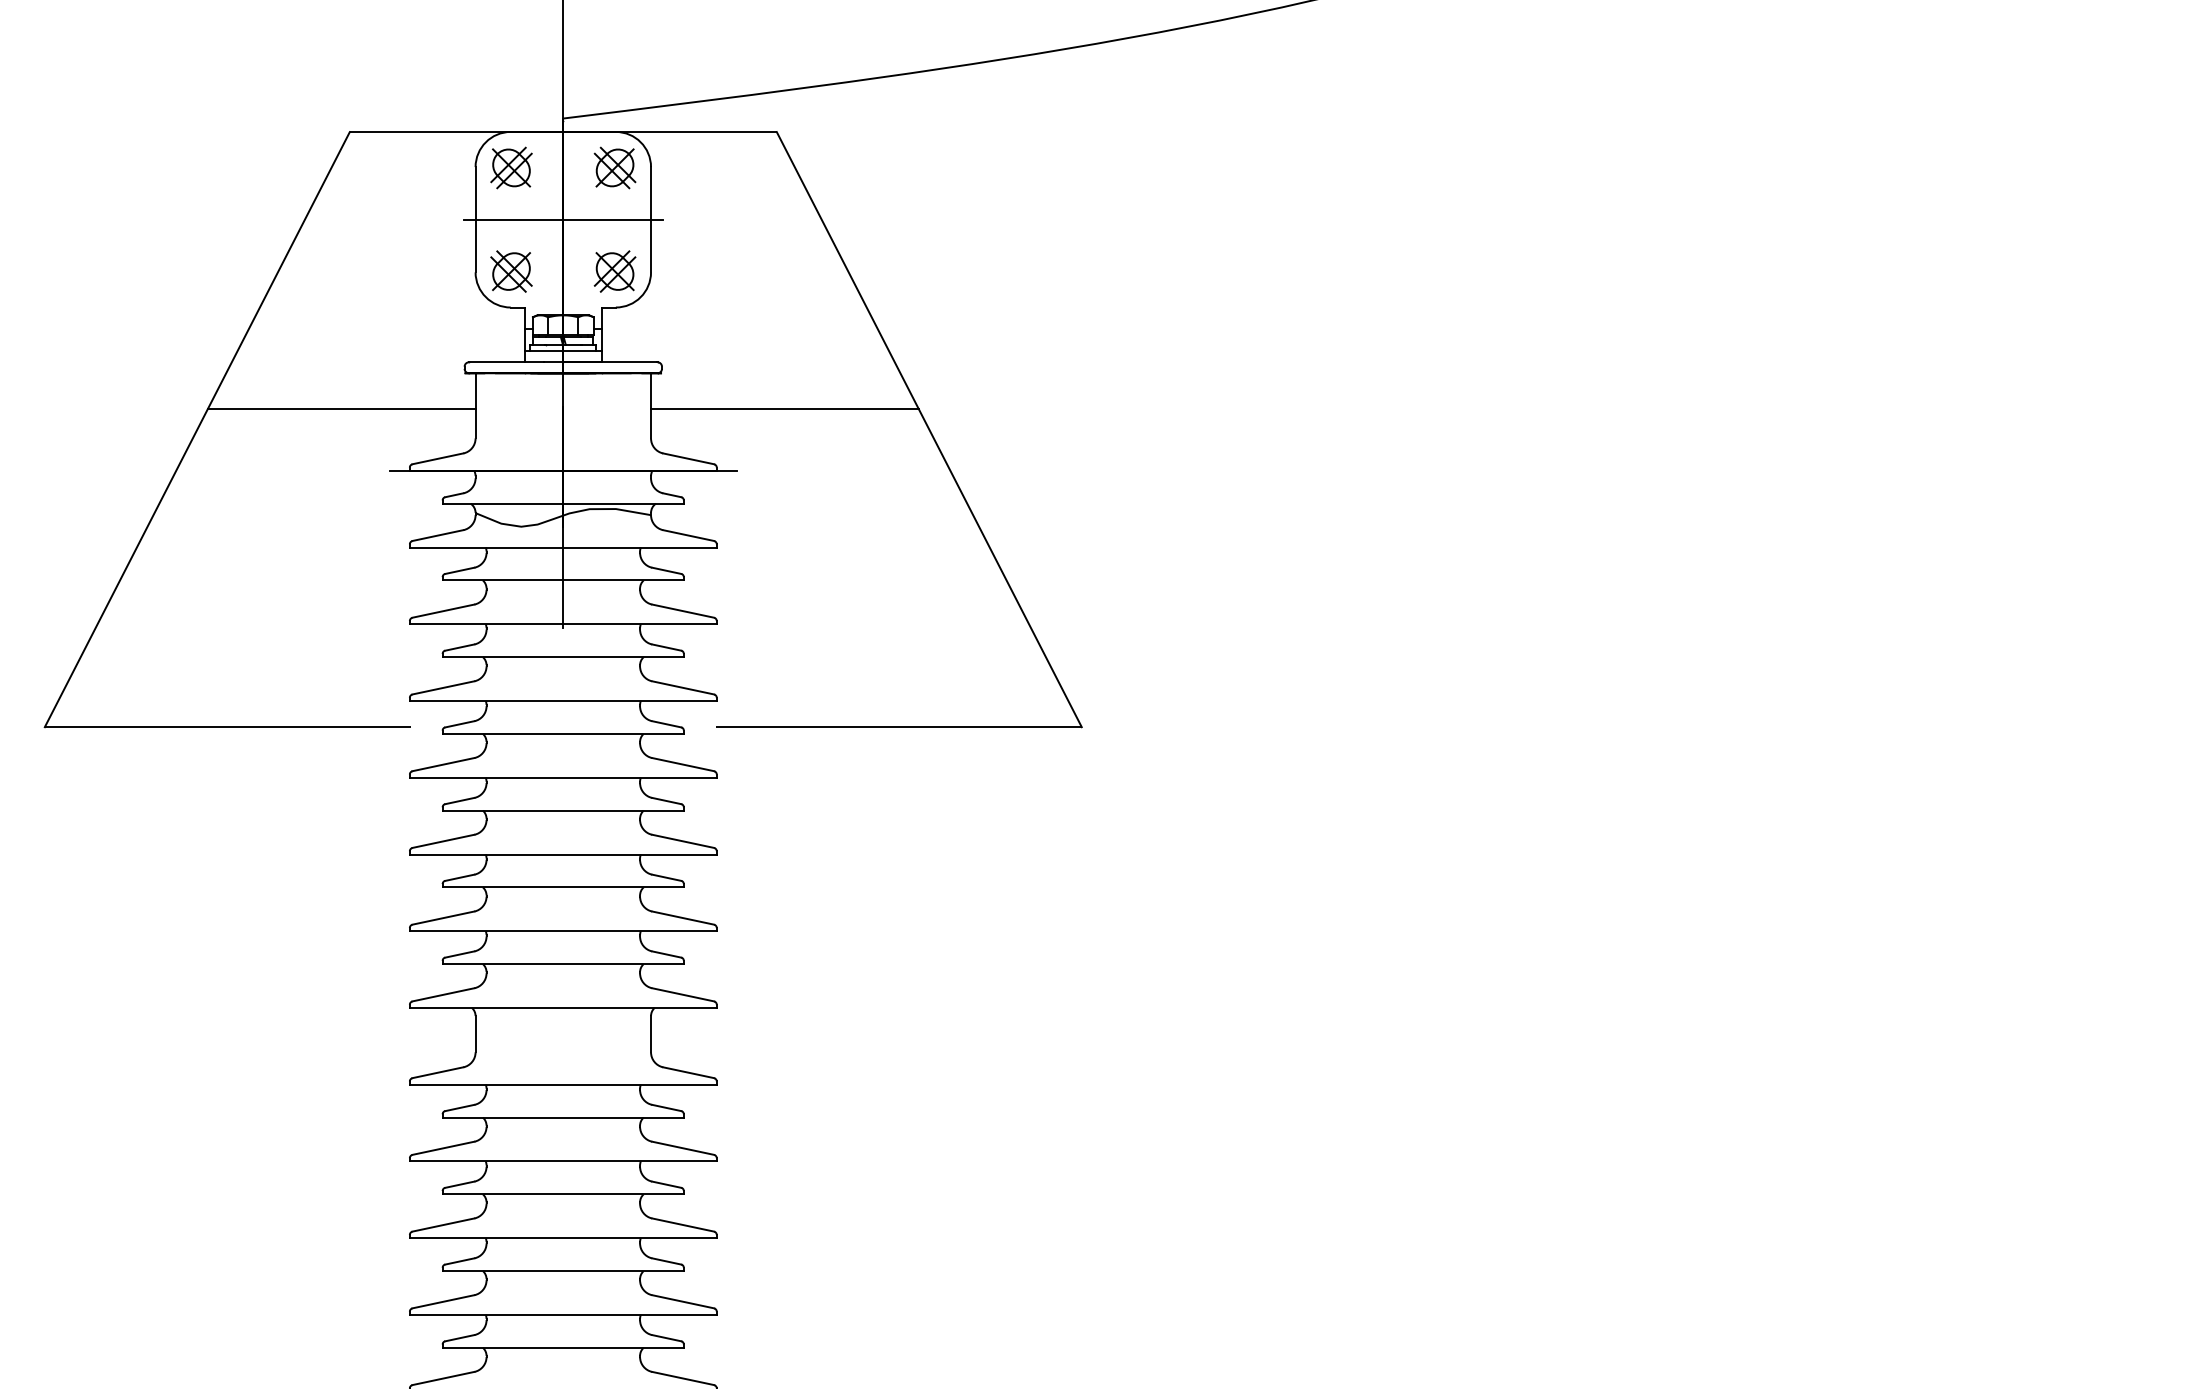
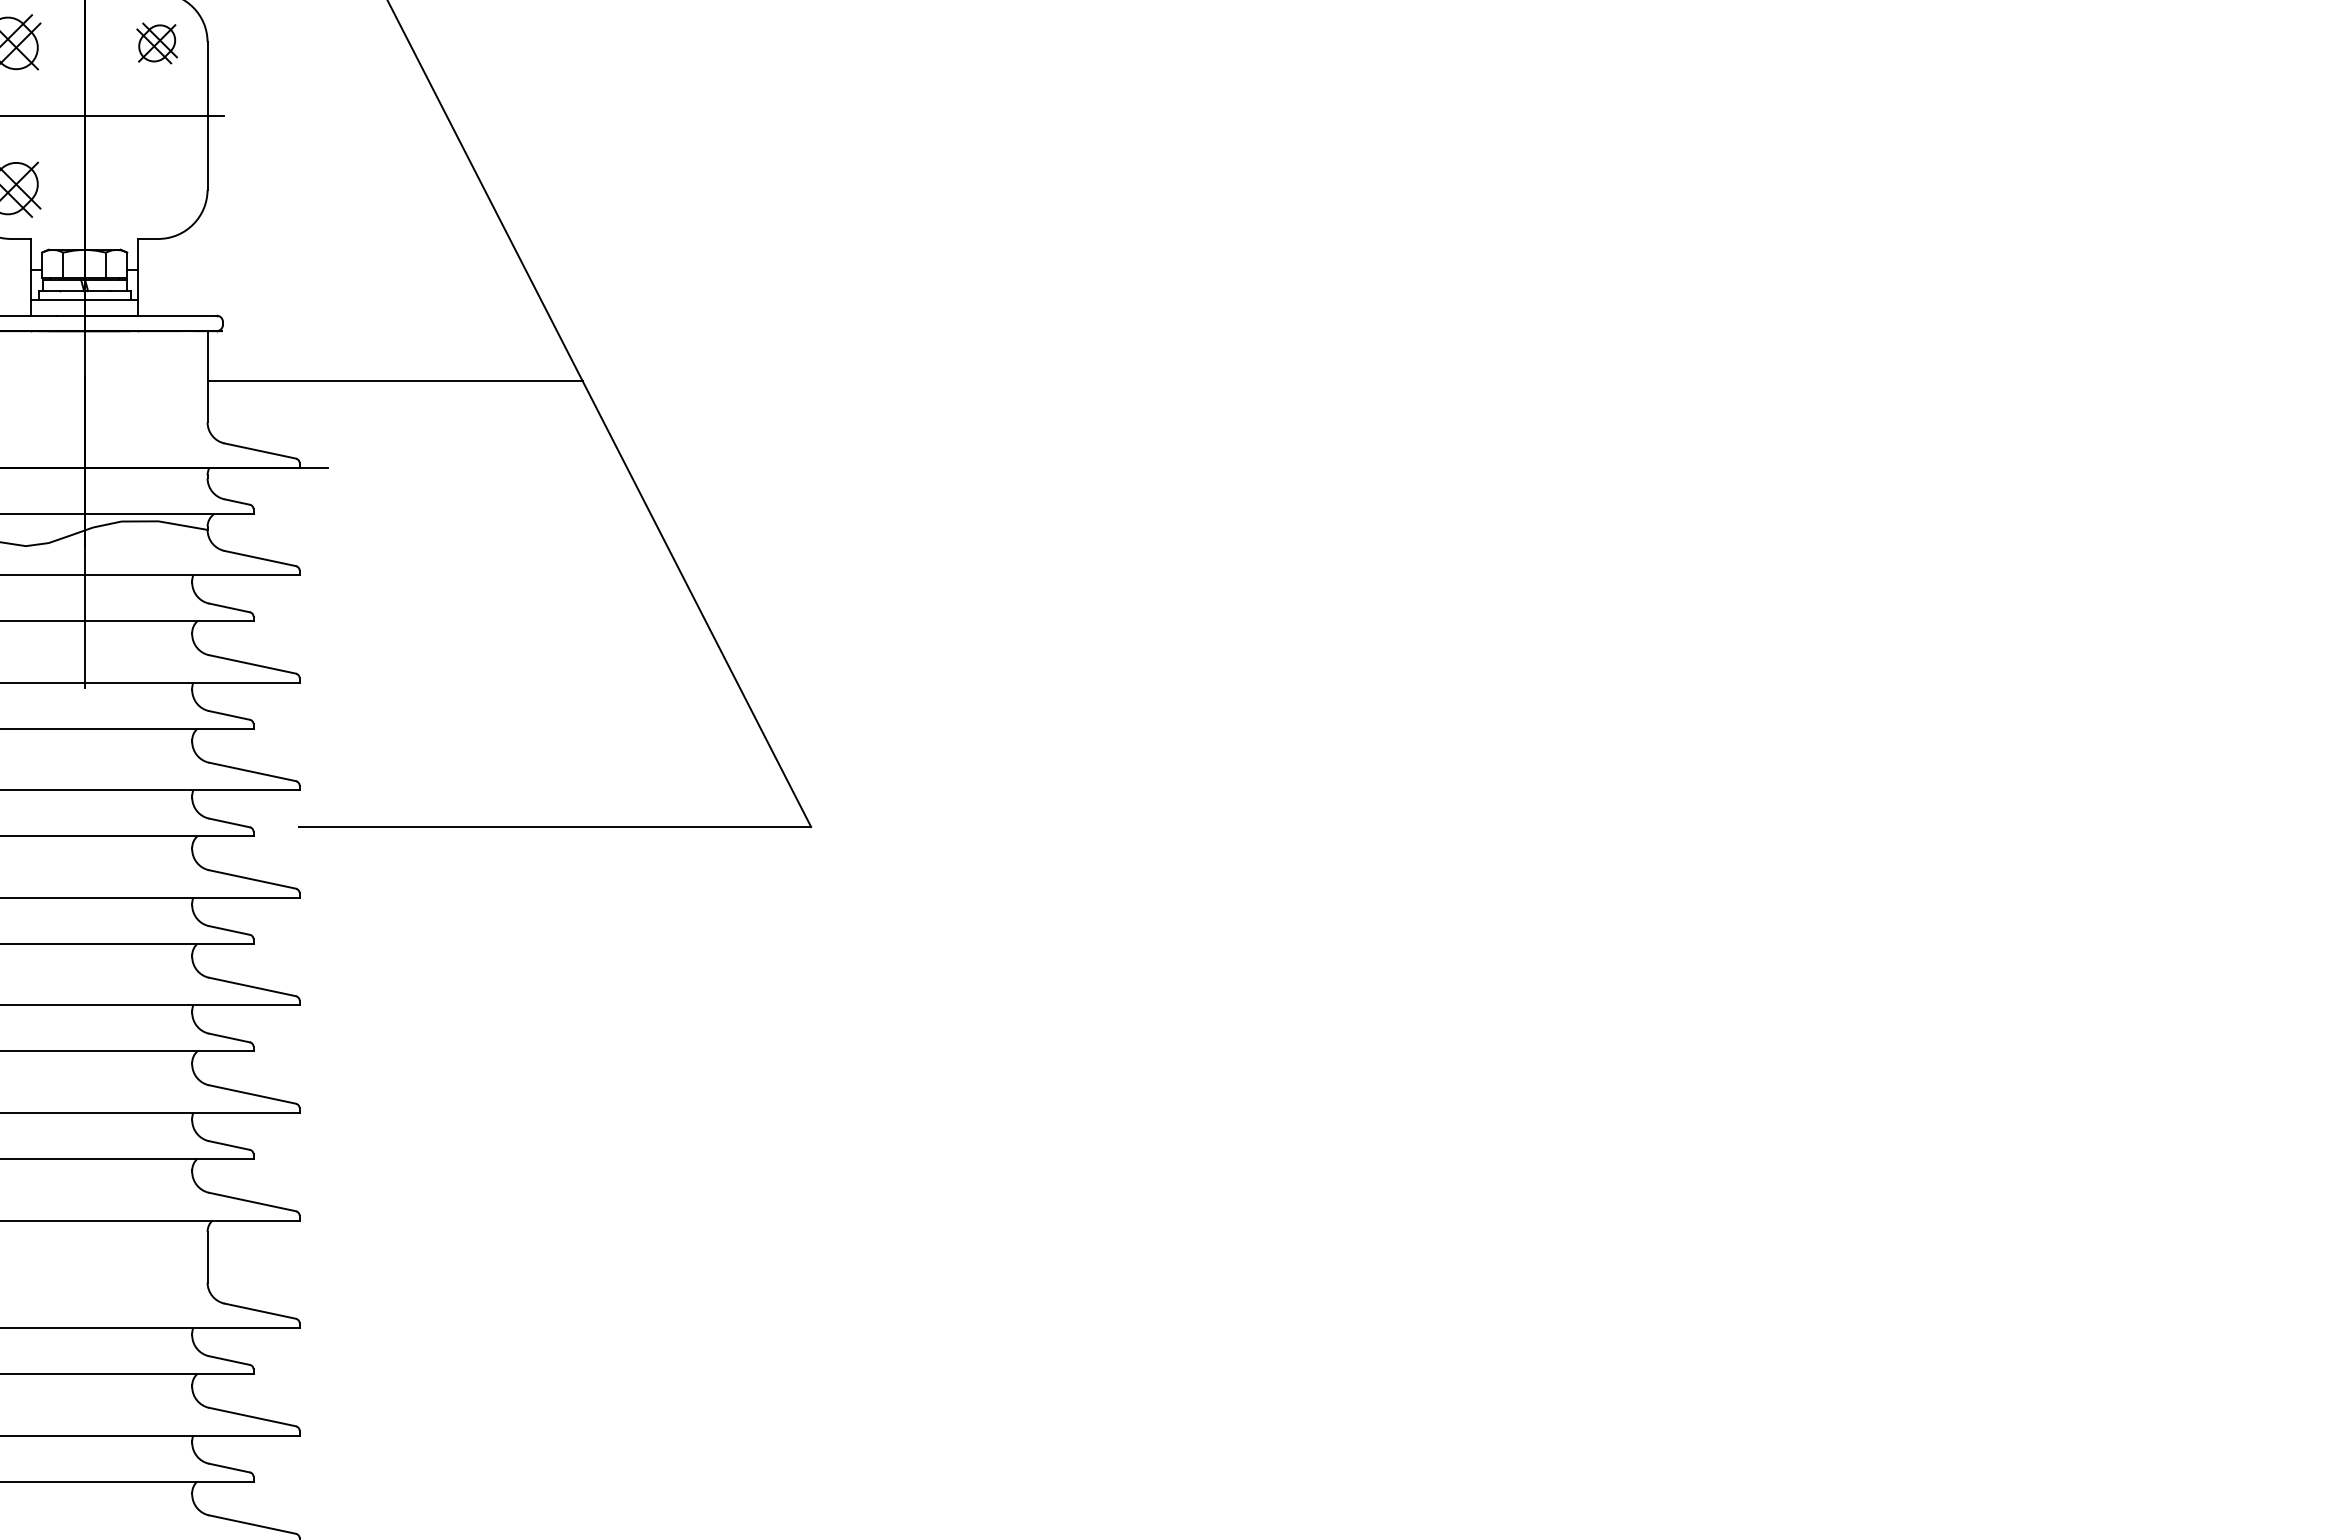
part: (614, 167) -> (156, 42), size x0.7
part: (614, 271) -> (156, 188), removed

